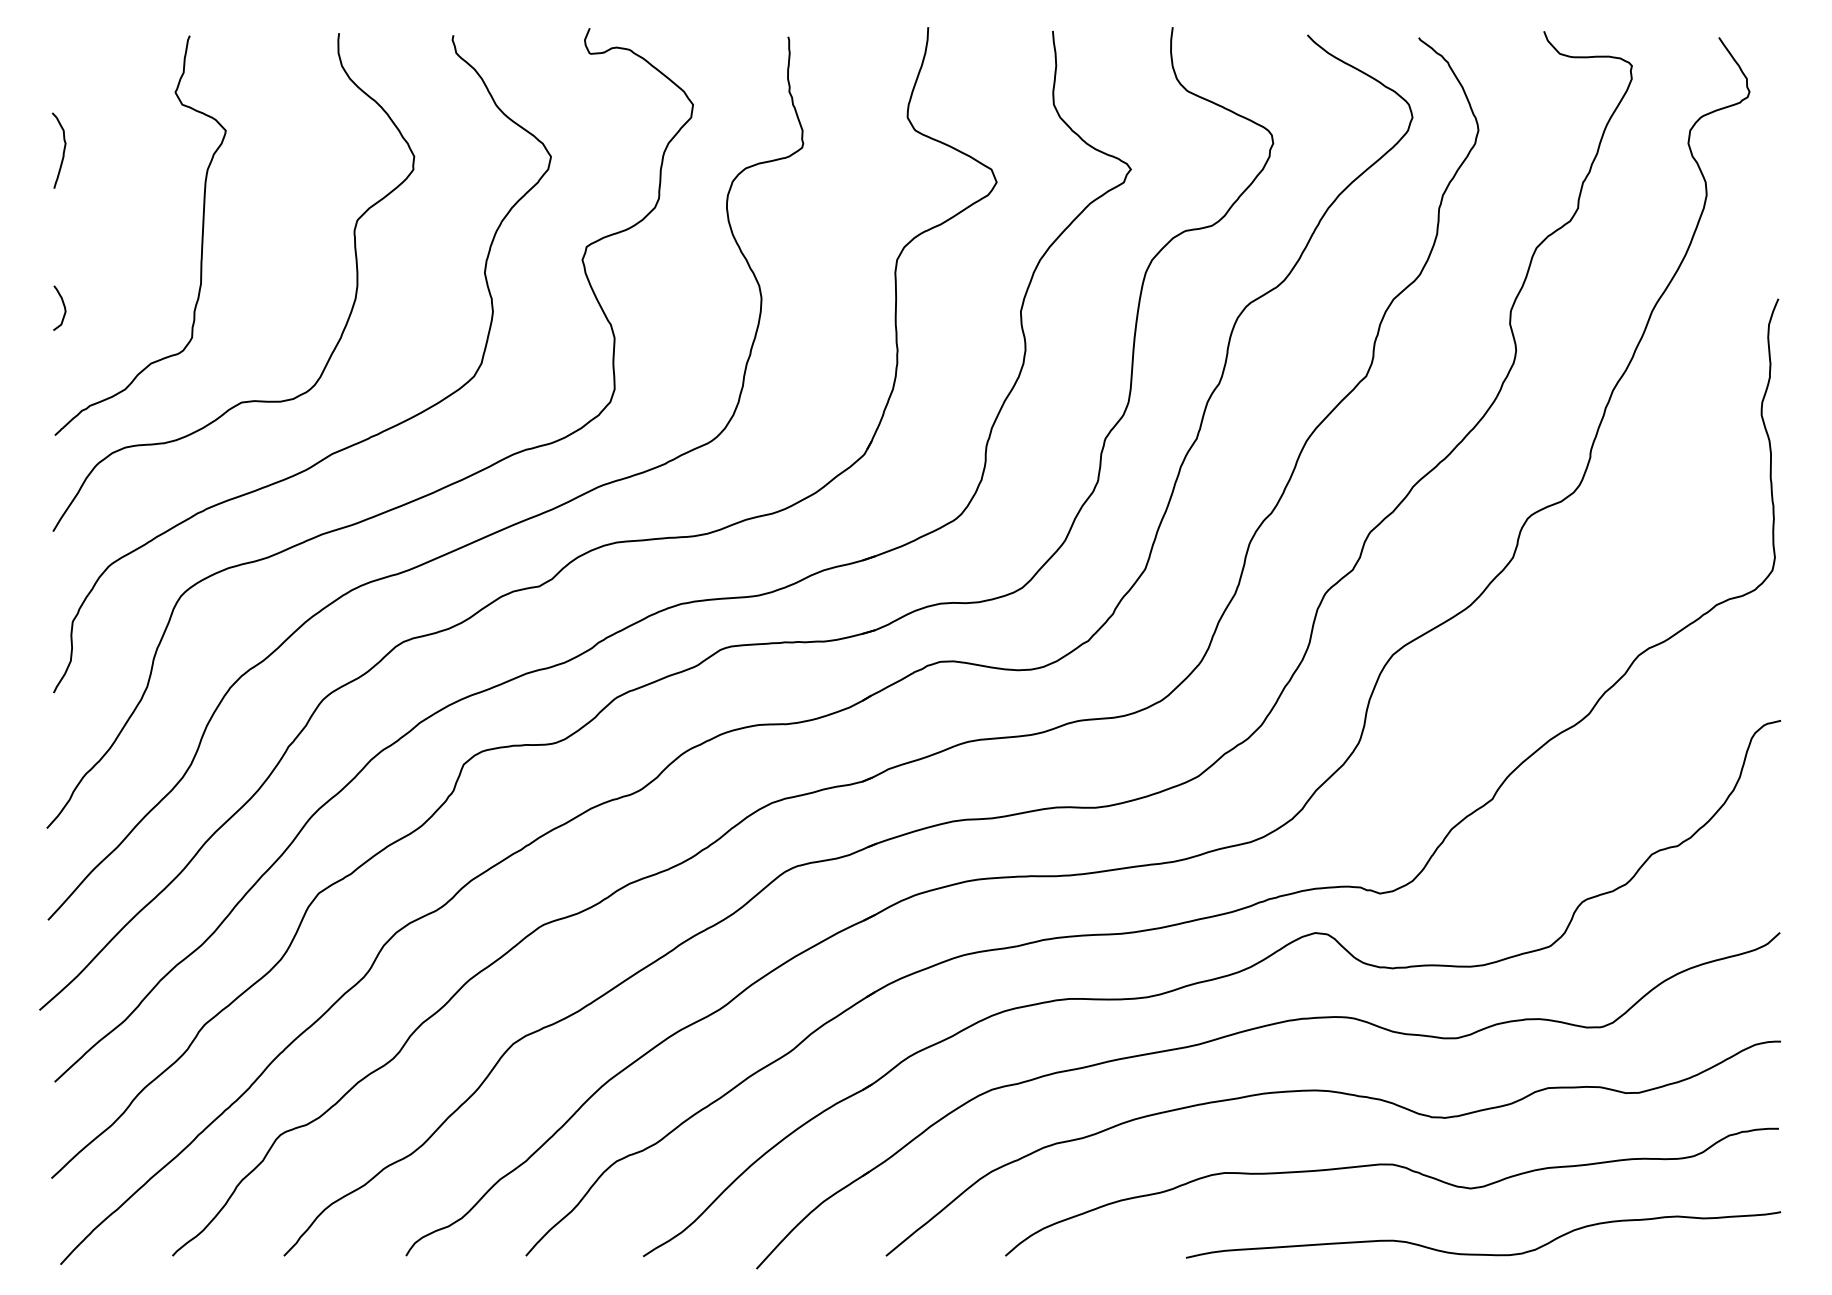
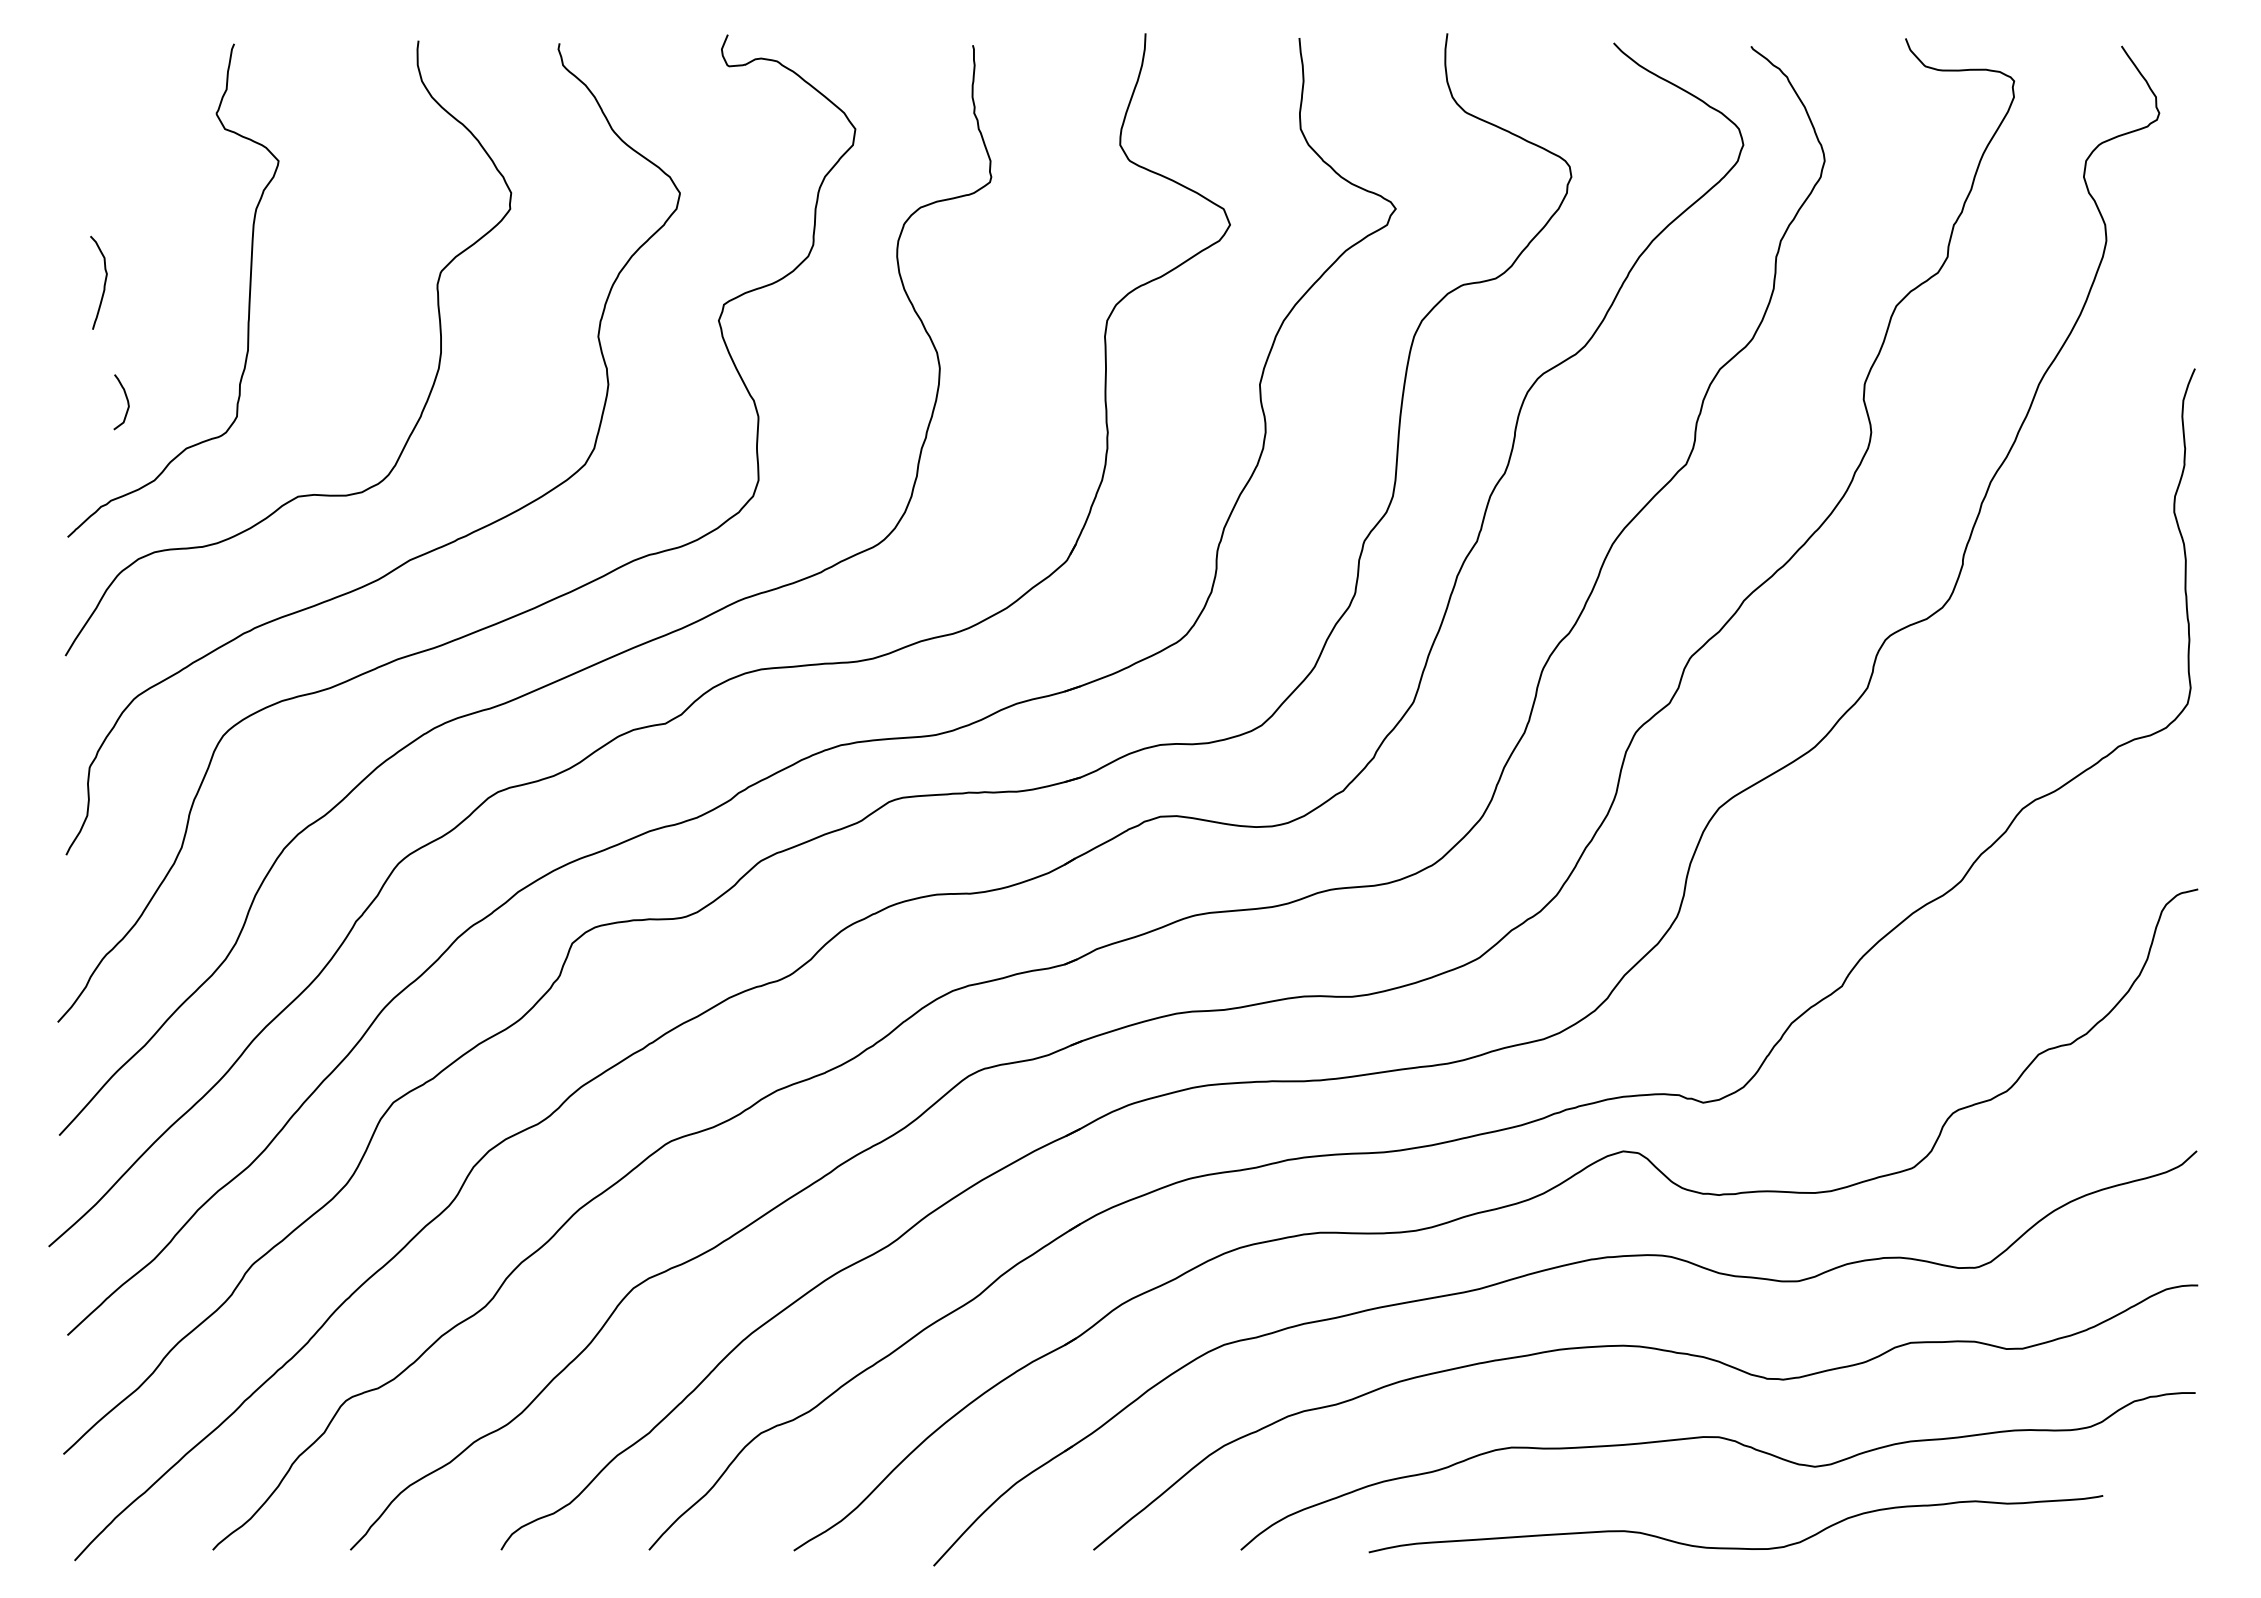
curve: (62, 152) -> (103, 285), moved
curve: (63, 306) -> (126, 400), moved
curve: (1483, 1253) -> (1735, 1547), moved

